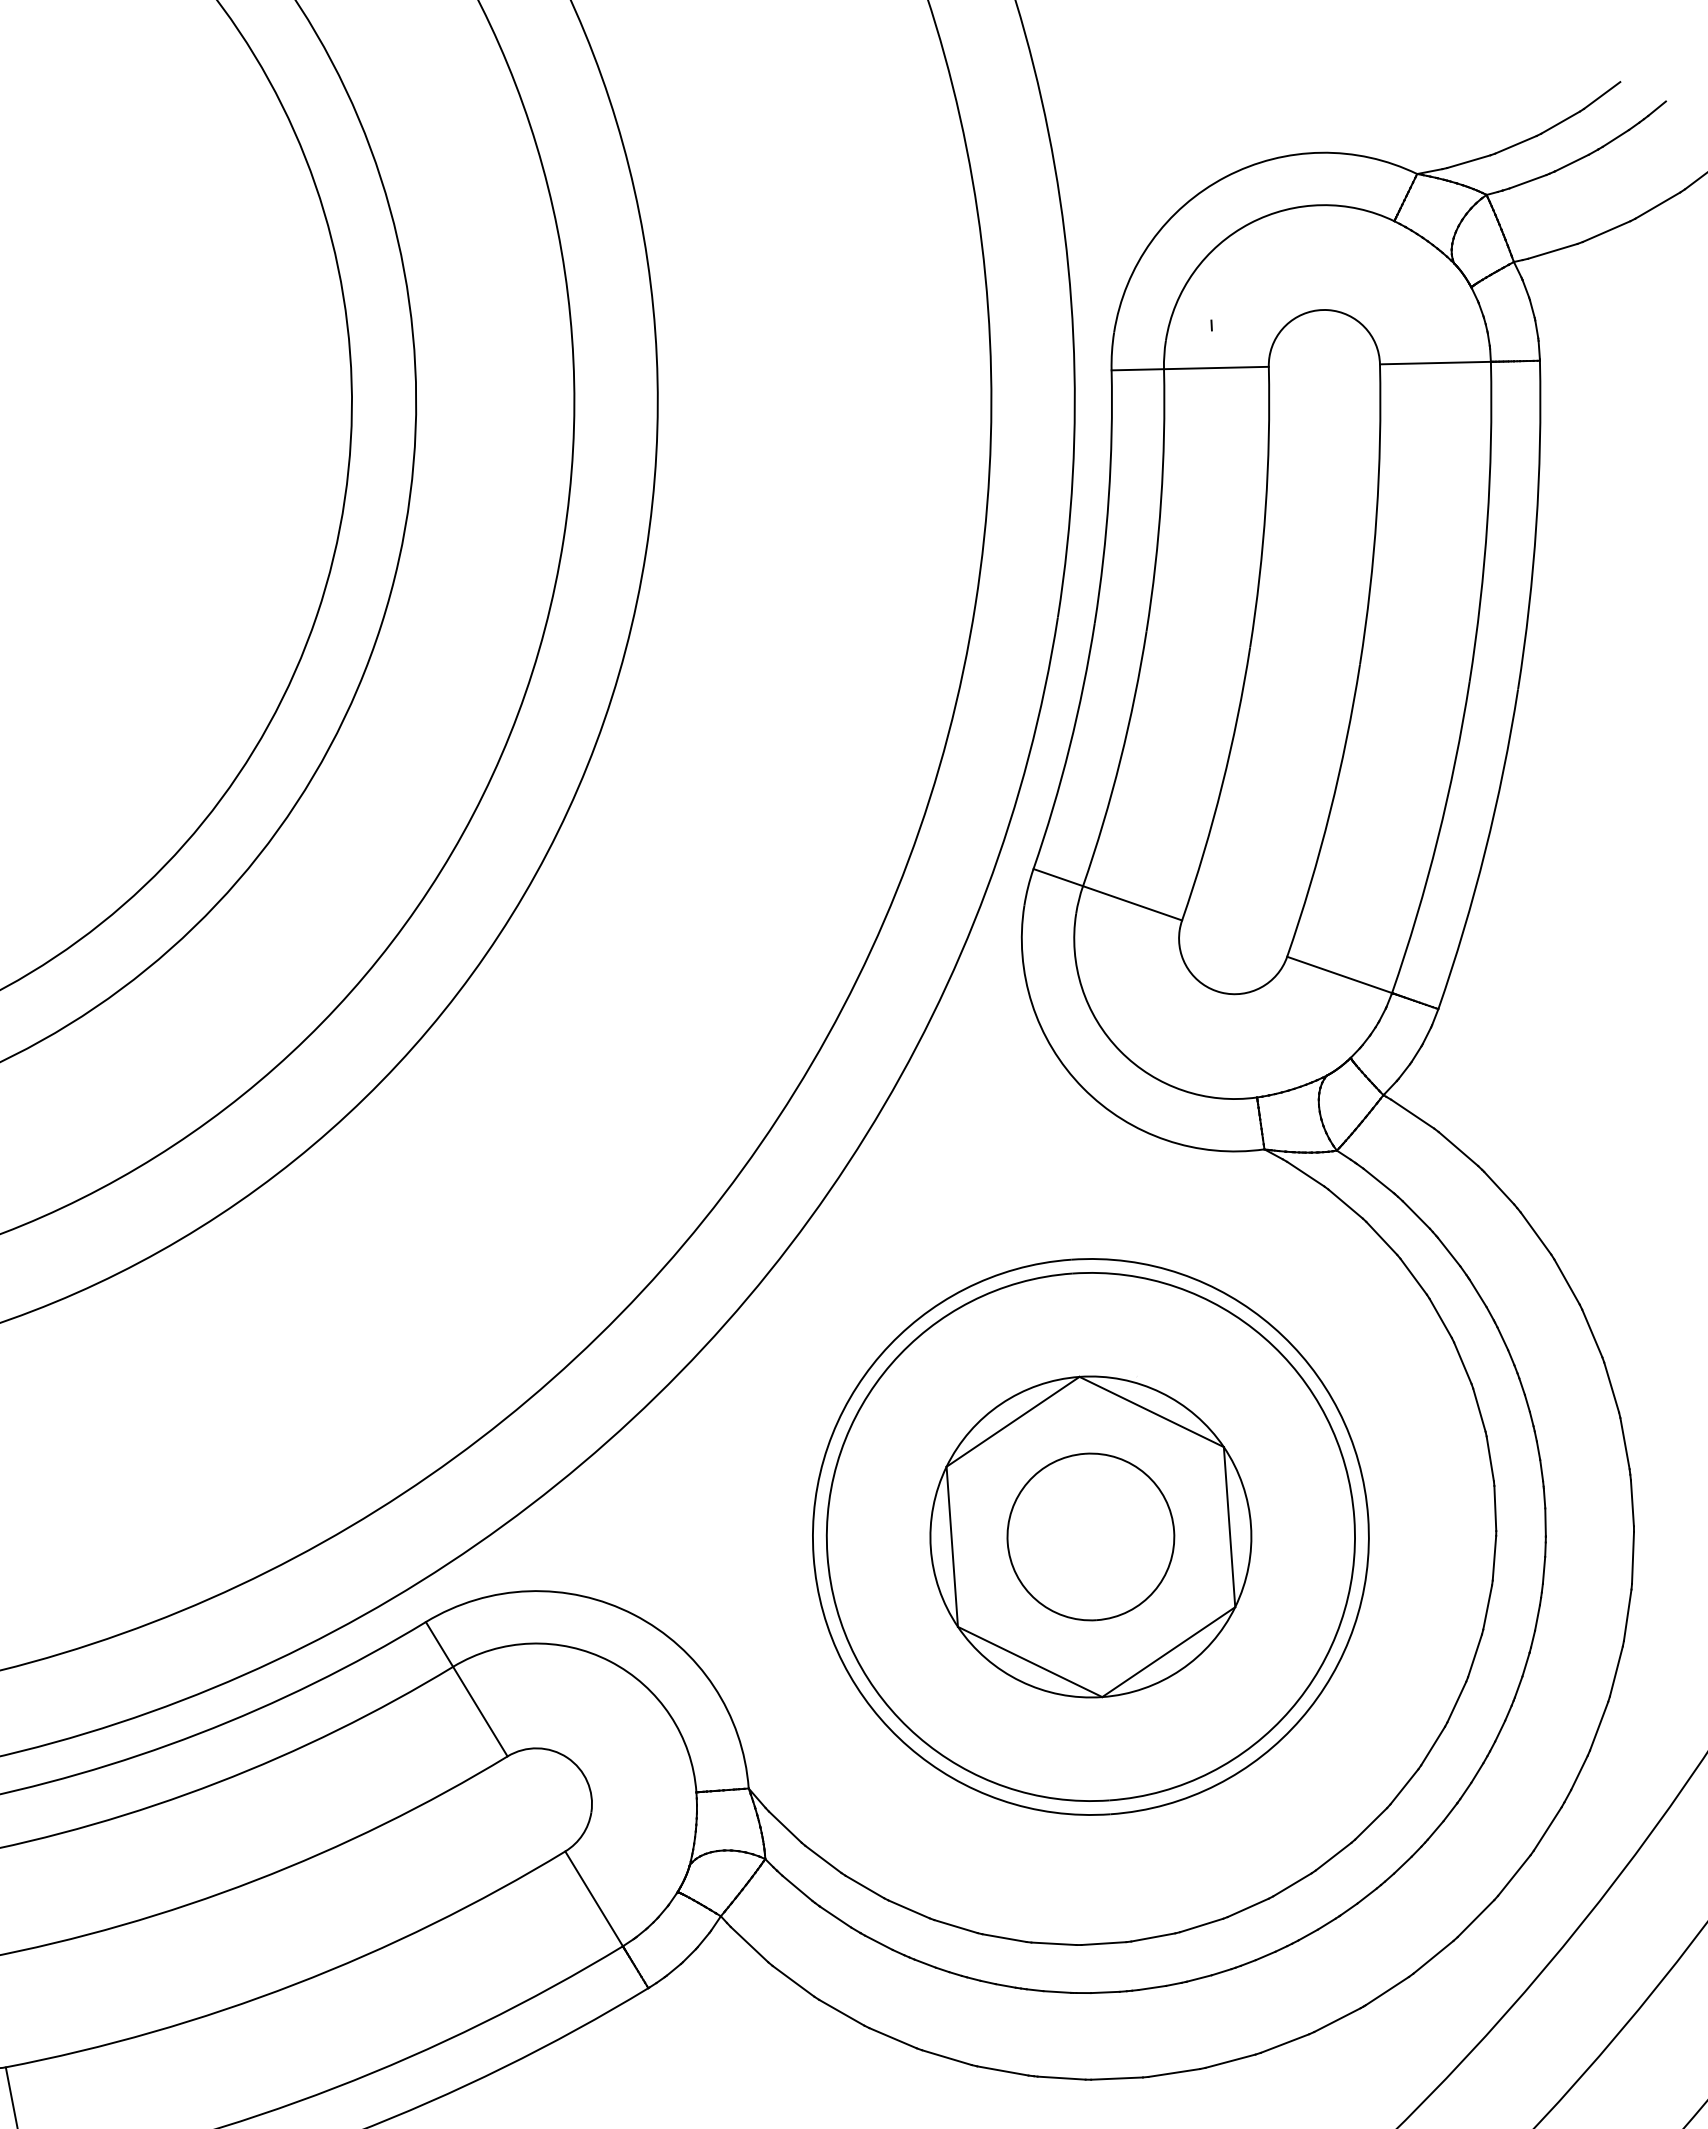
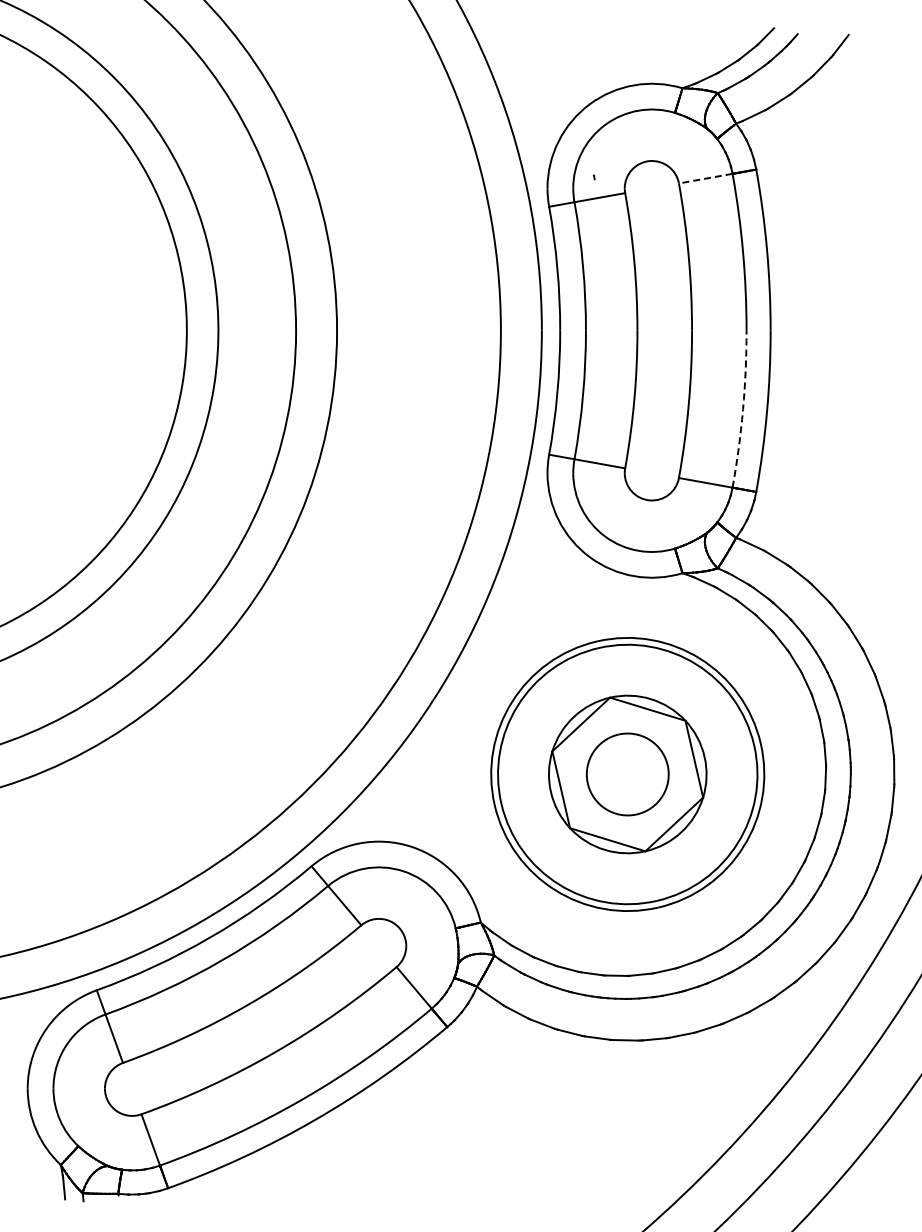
line: (1434, 362) -> (705, 178), solid -> dashed
arc: (1438, 839) -> (743, 409), solid -> dashed

